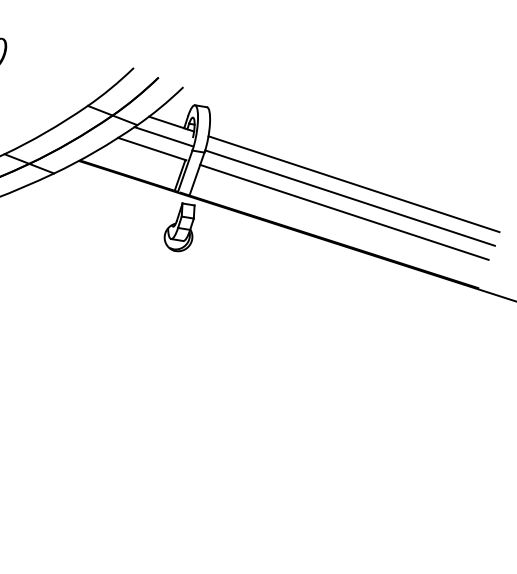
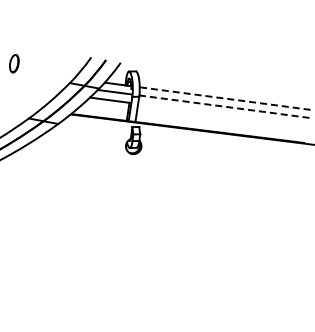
line: (352, 183) -> (224, 98), solid -> dashed
line: (350, 197) -> (224, 106), solid -> dashed
line: (344, 211) -> (222, 114), removed

